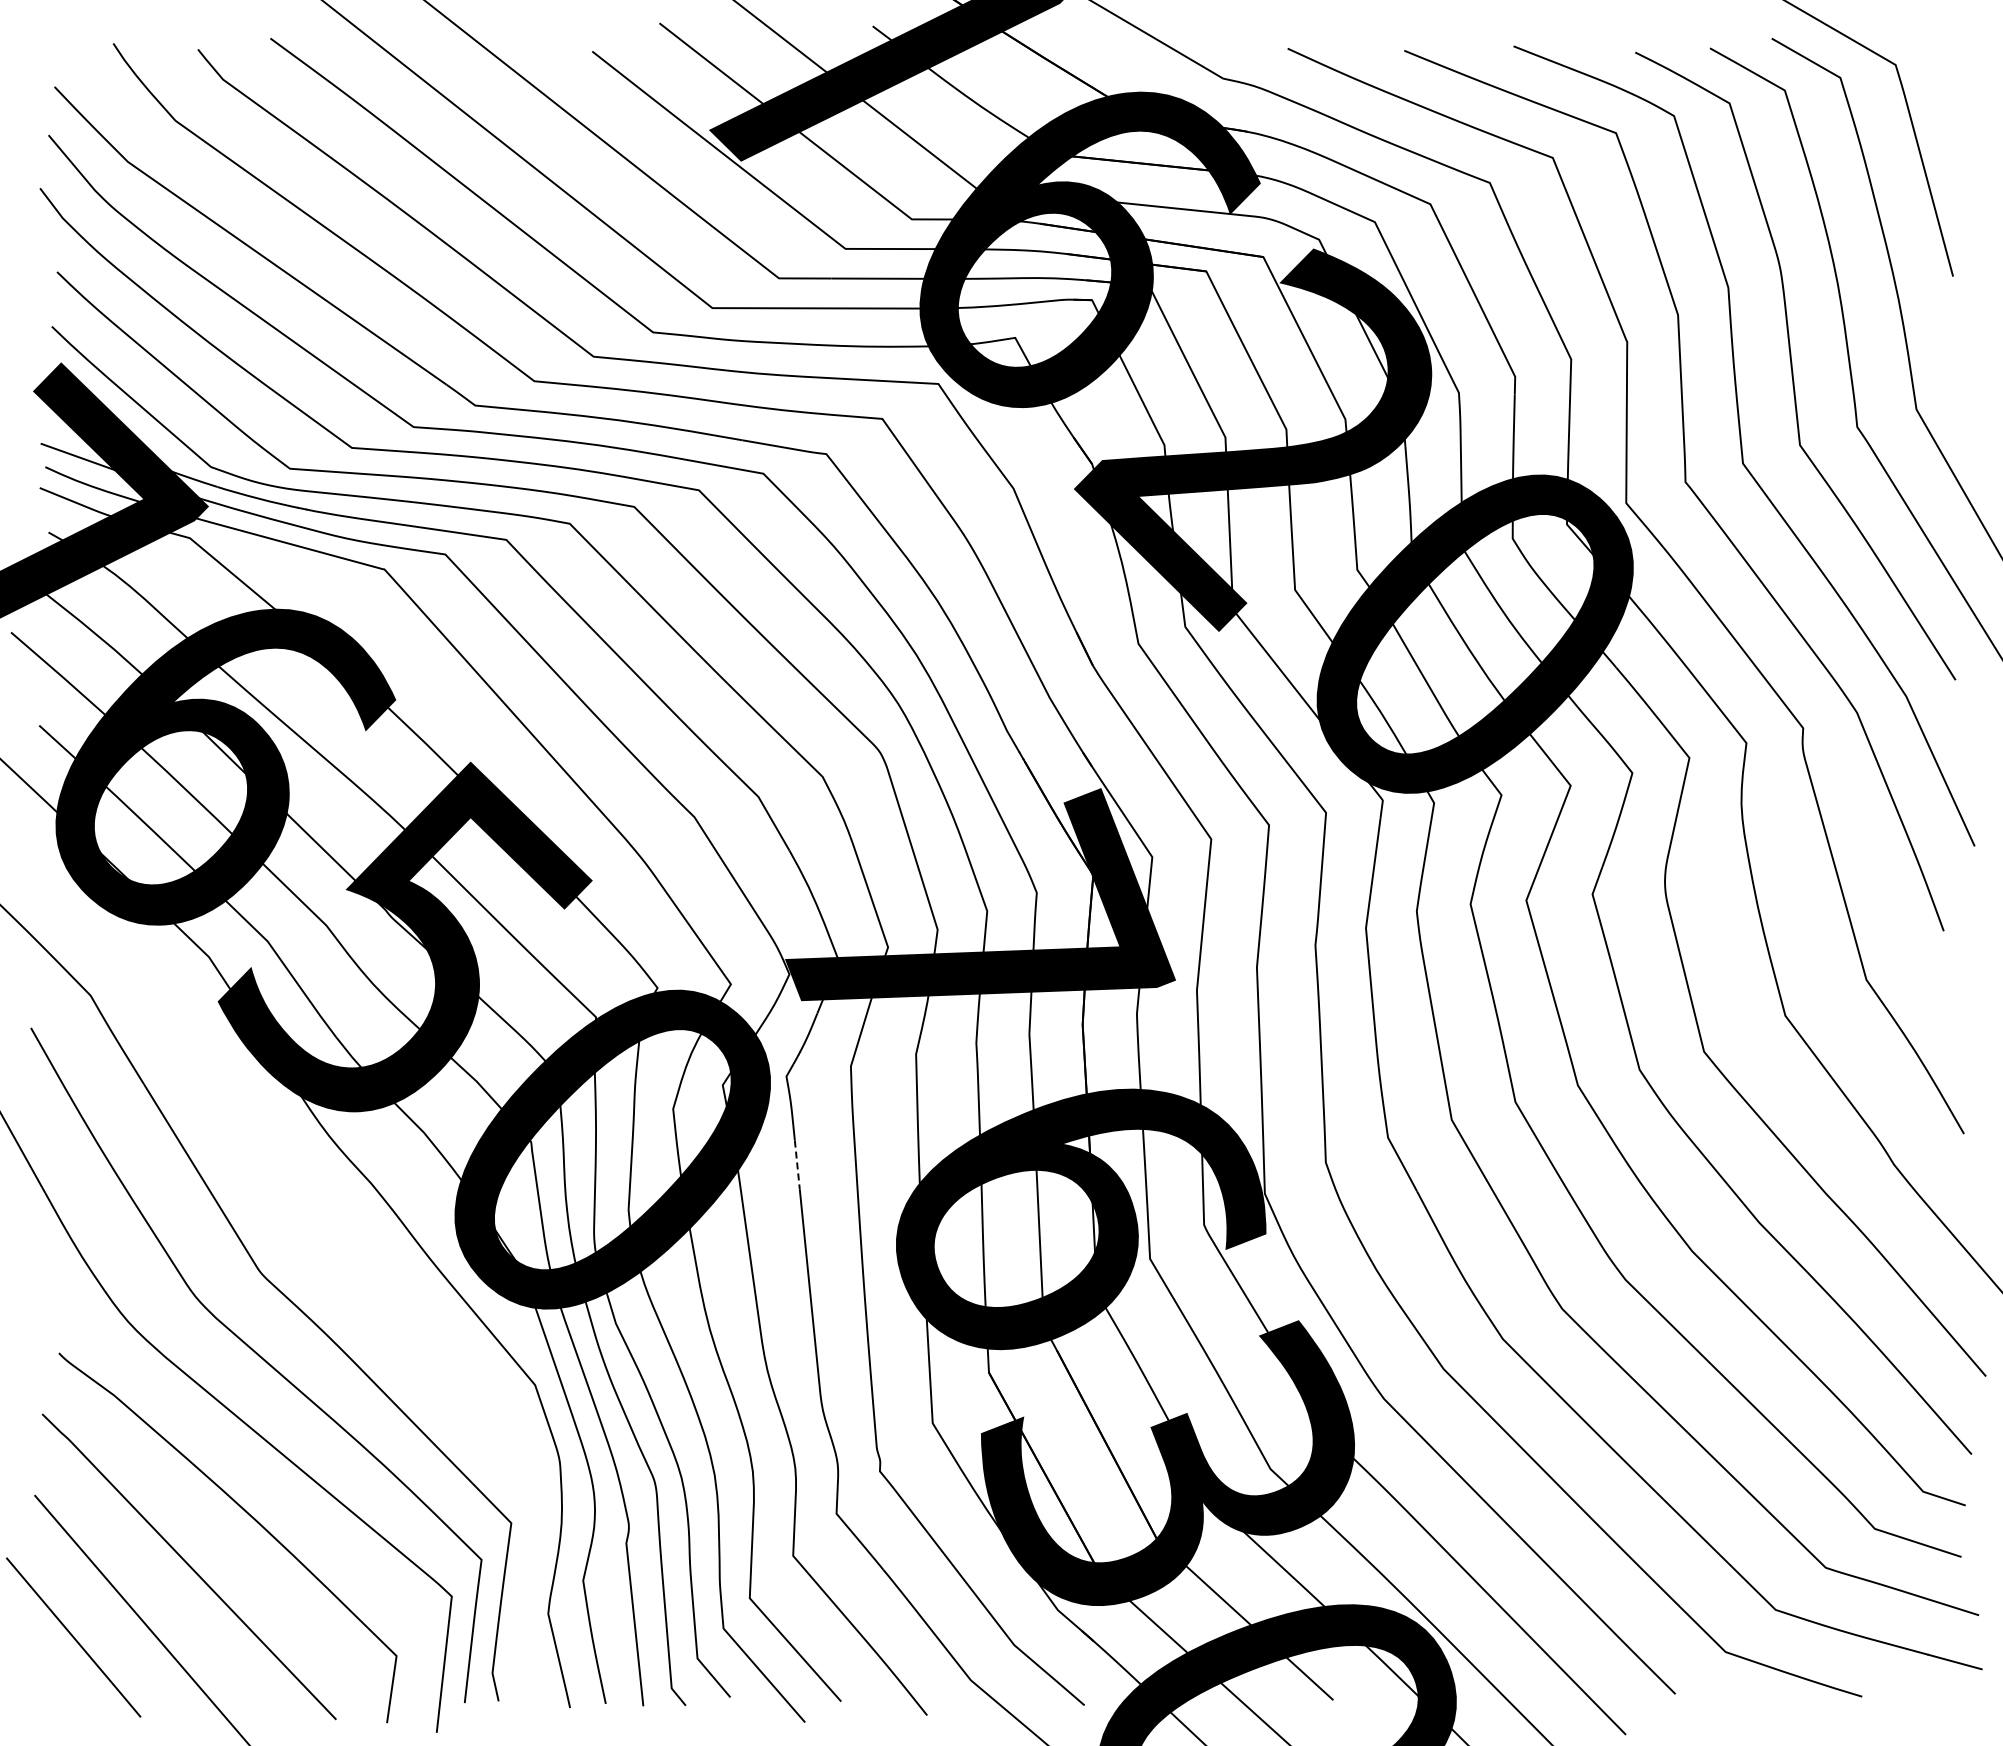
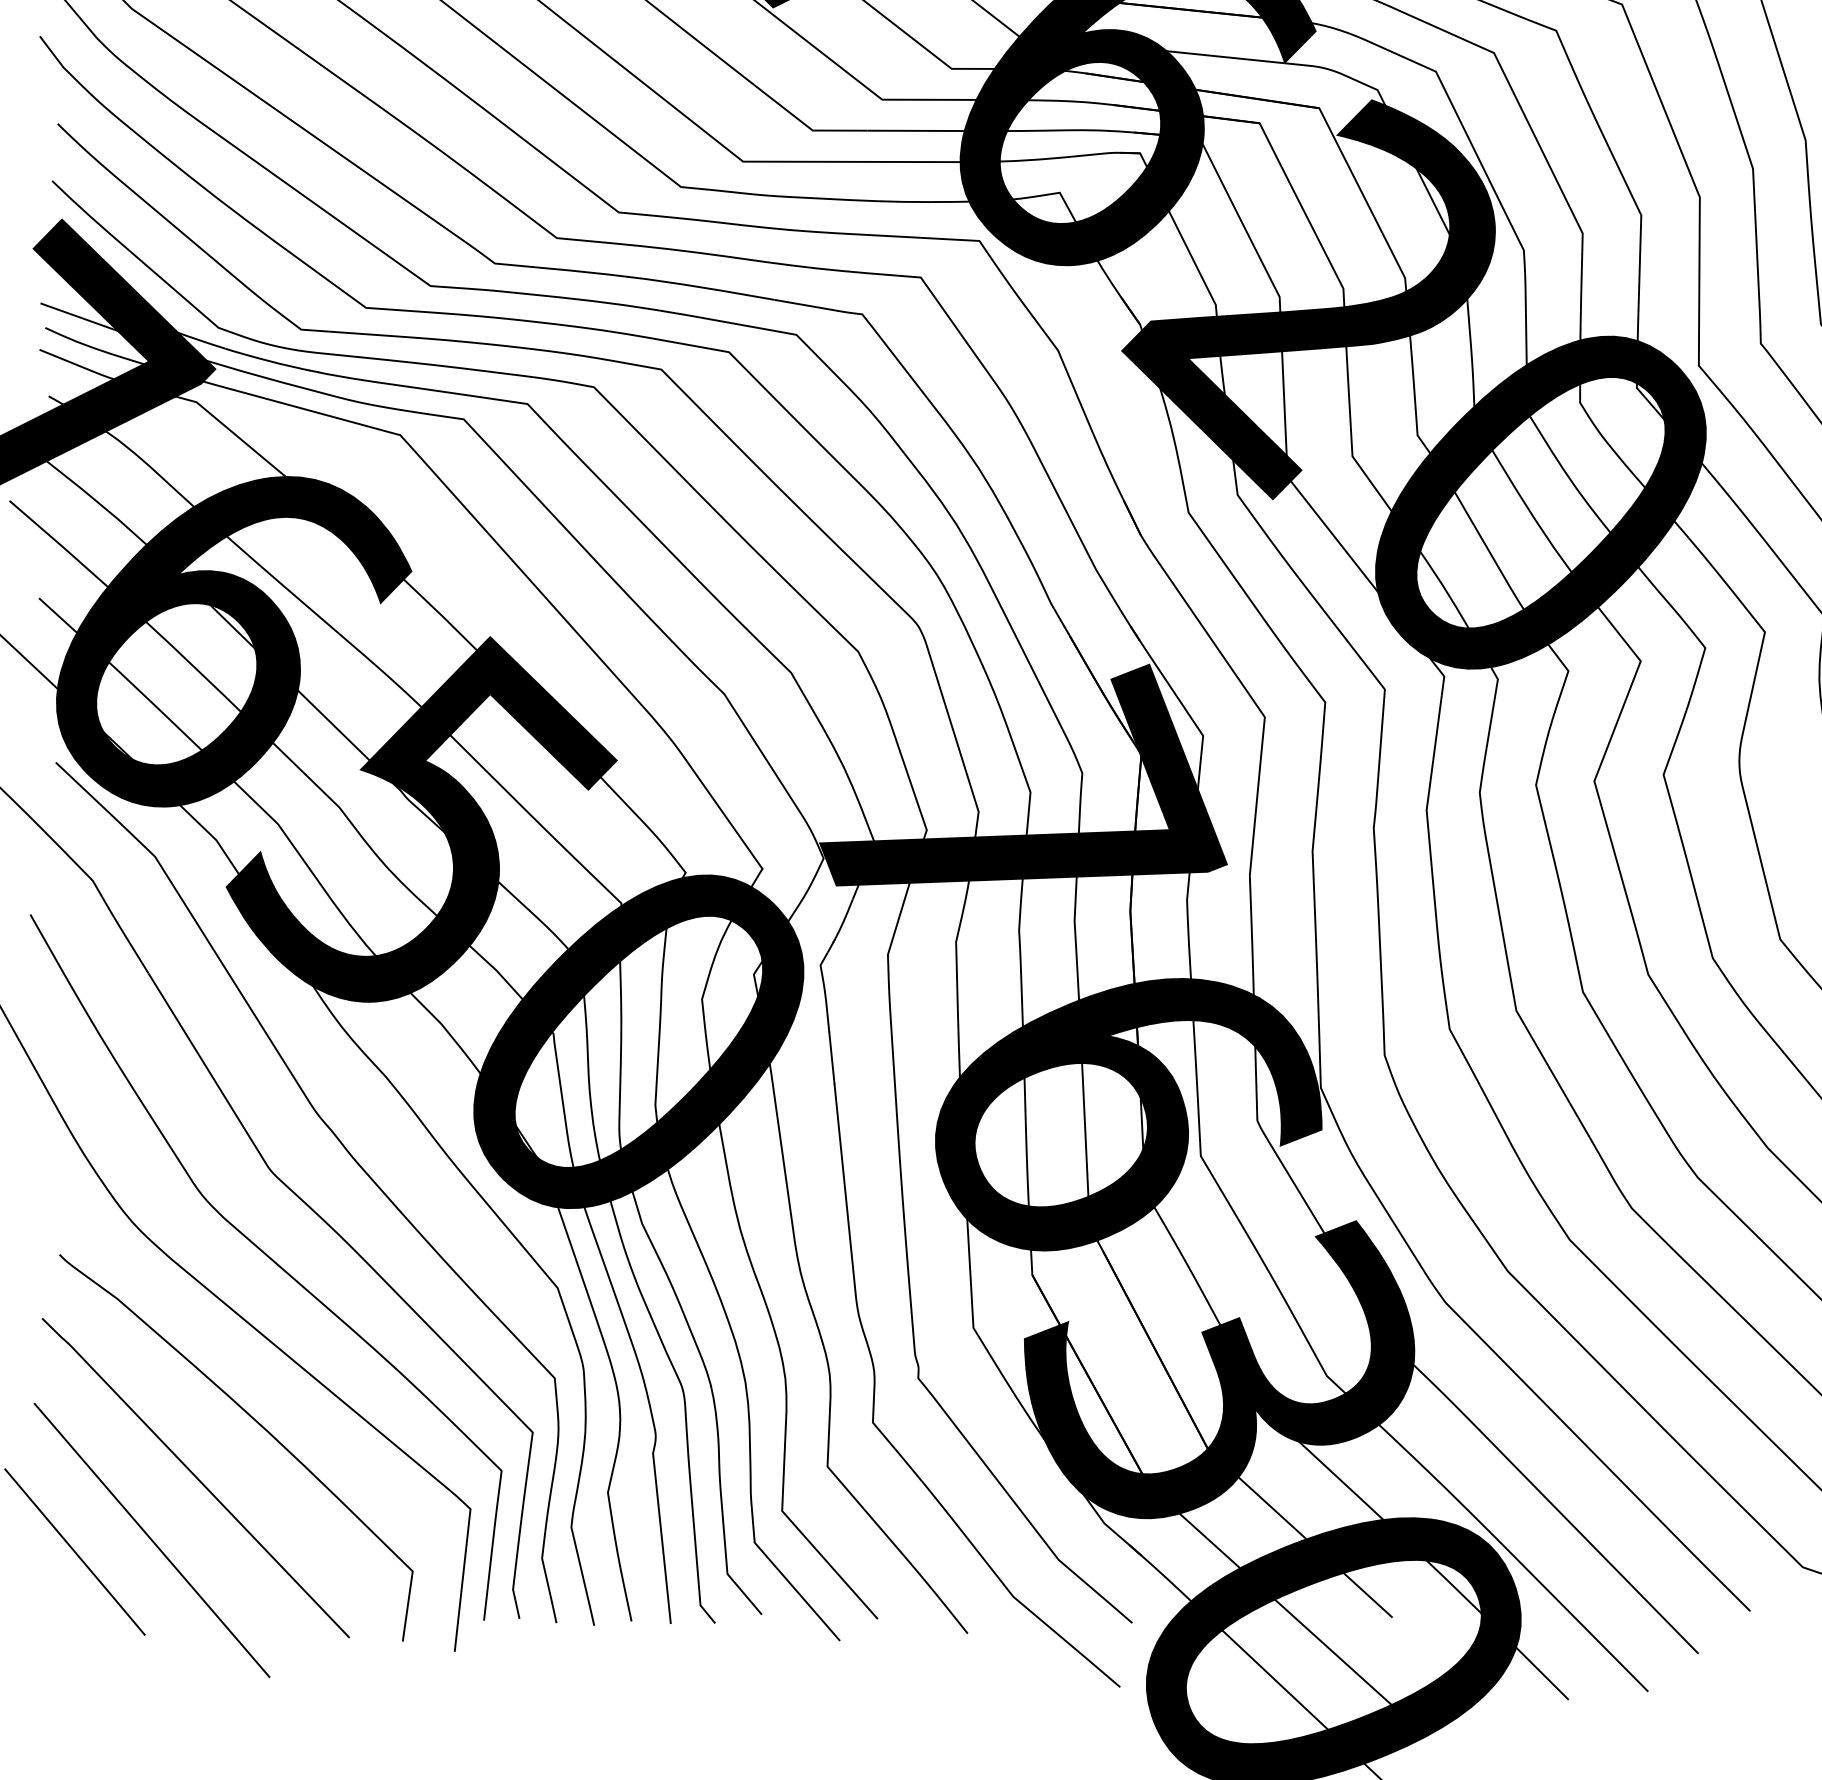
line: (797, 1165) -> (832, 1058), dashed -> solid
curve: (335, 1257) -> (348, 1154), added

